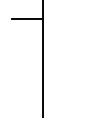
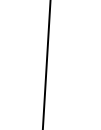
line: (26, 19) -> (28, 14), removed

